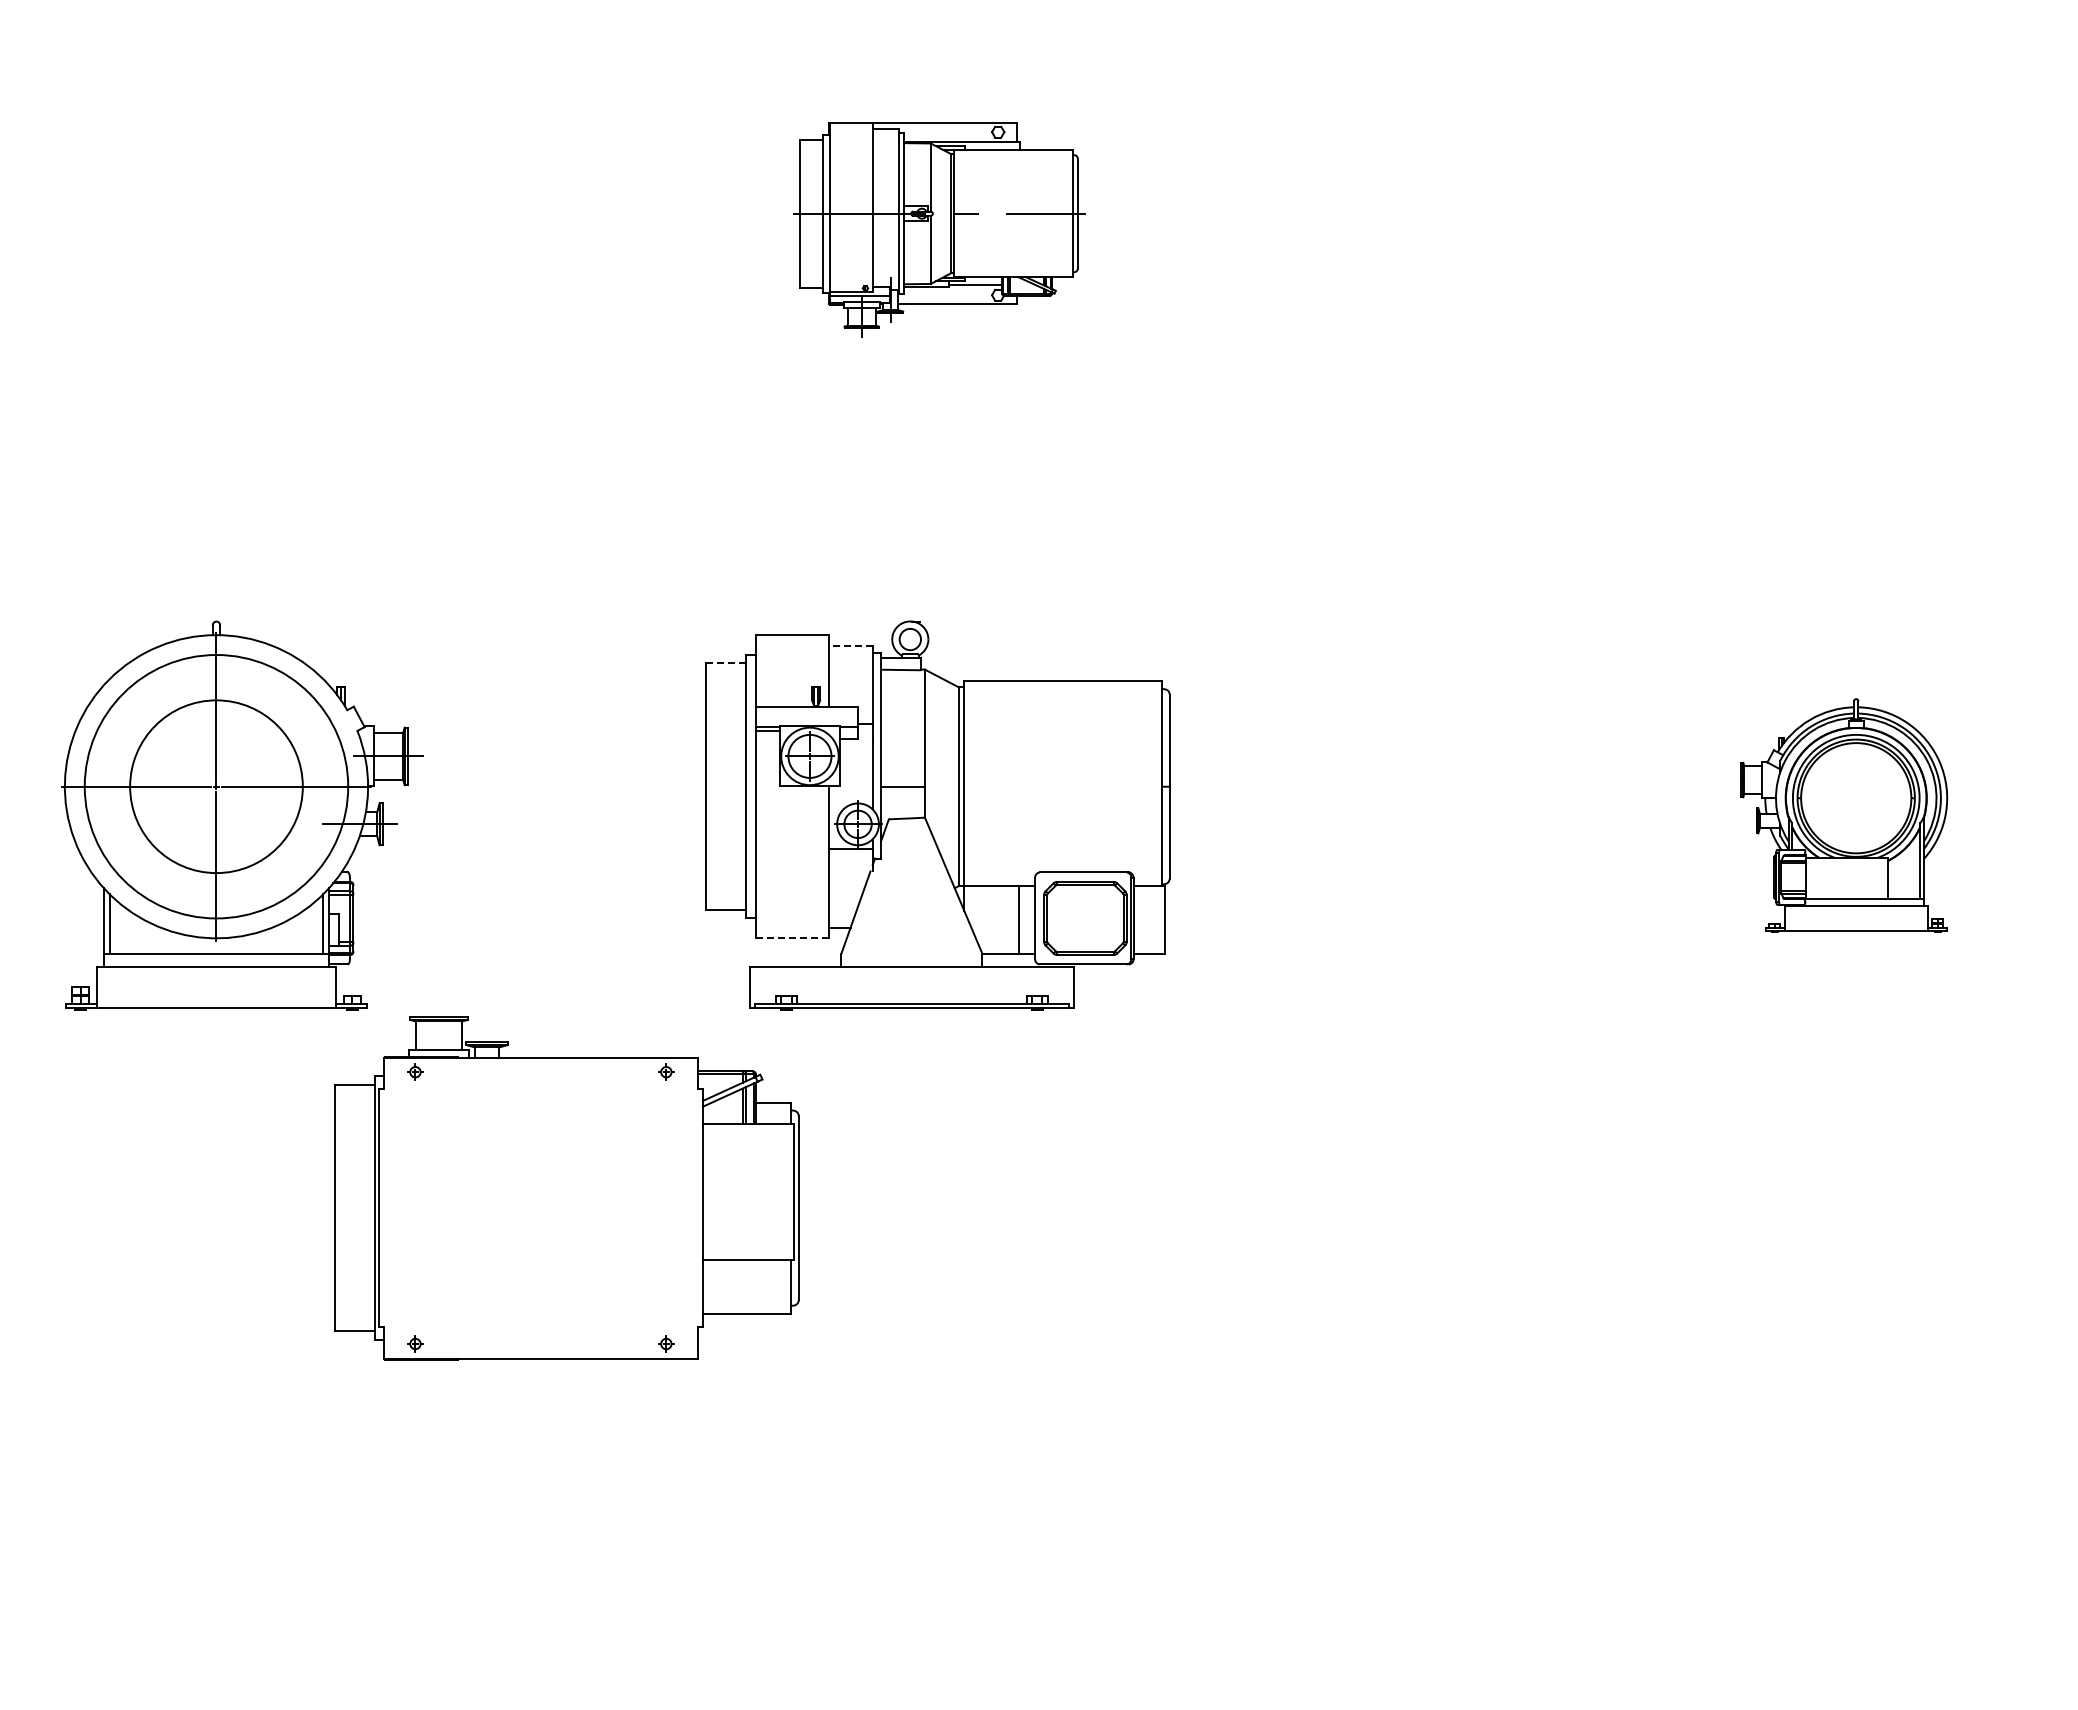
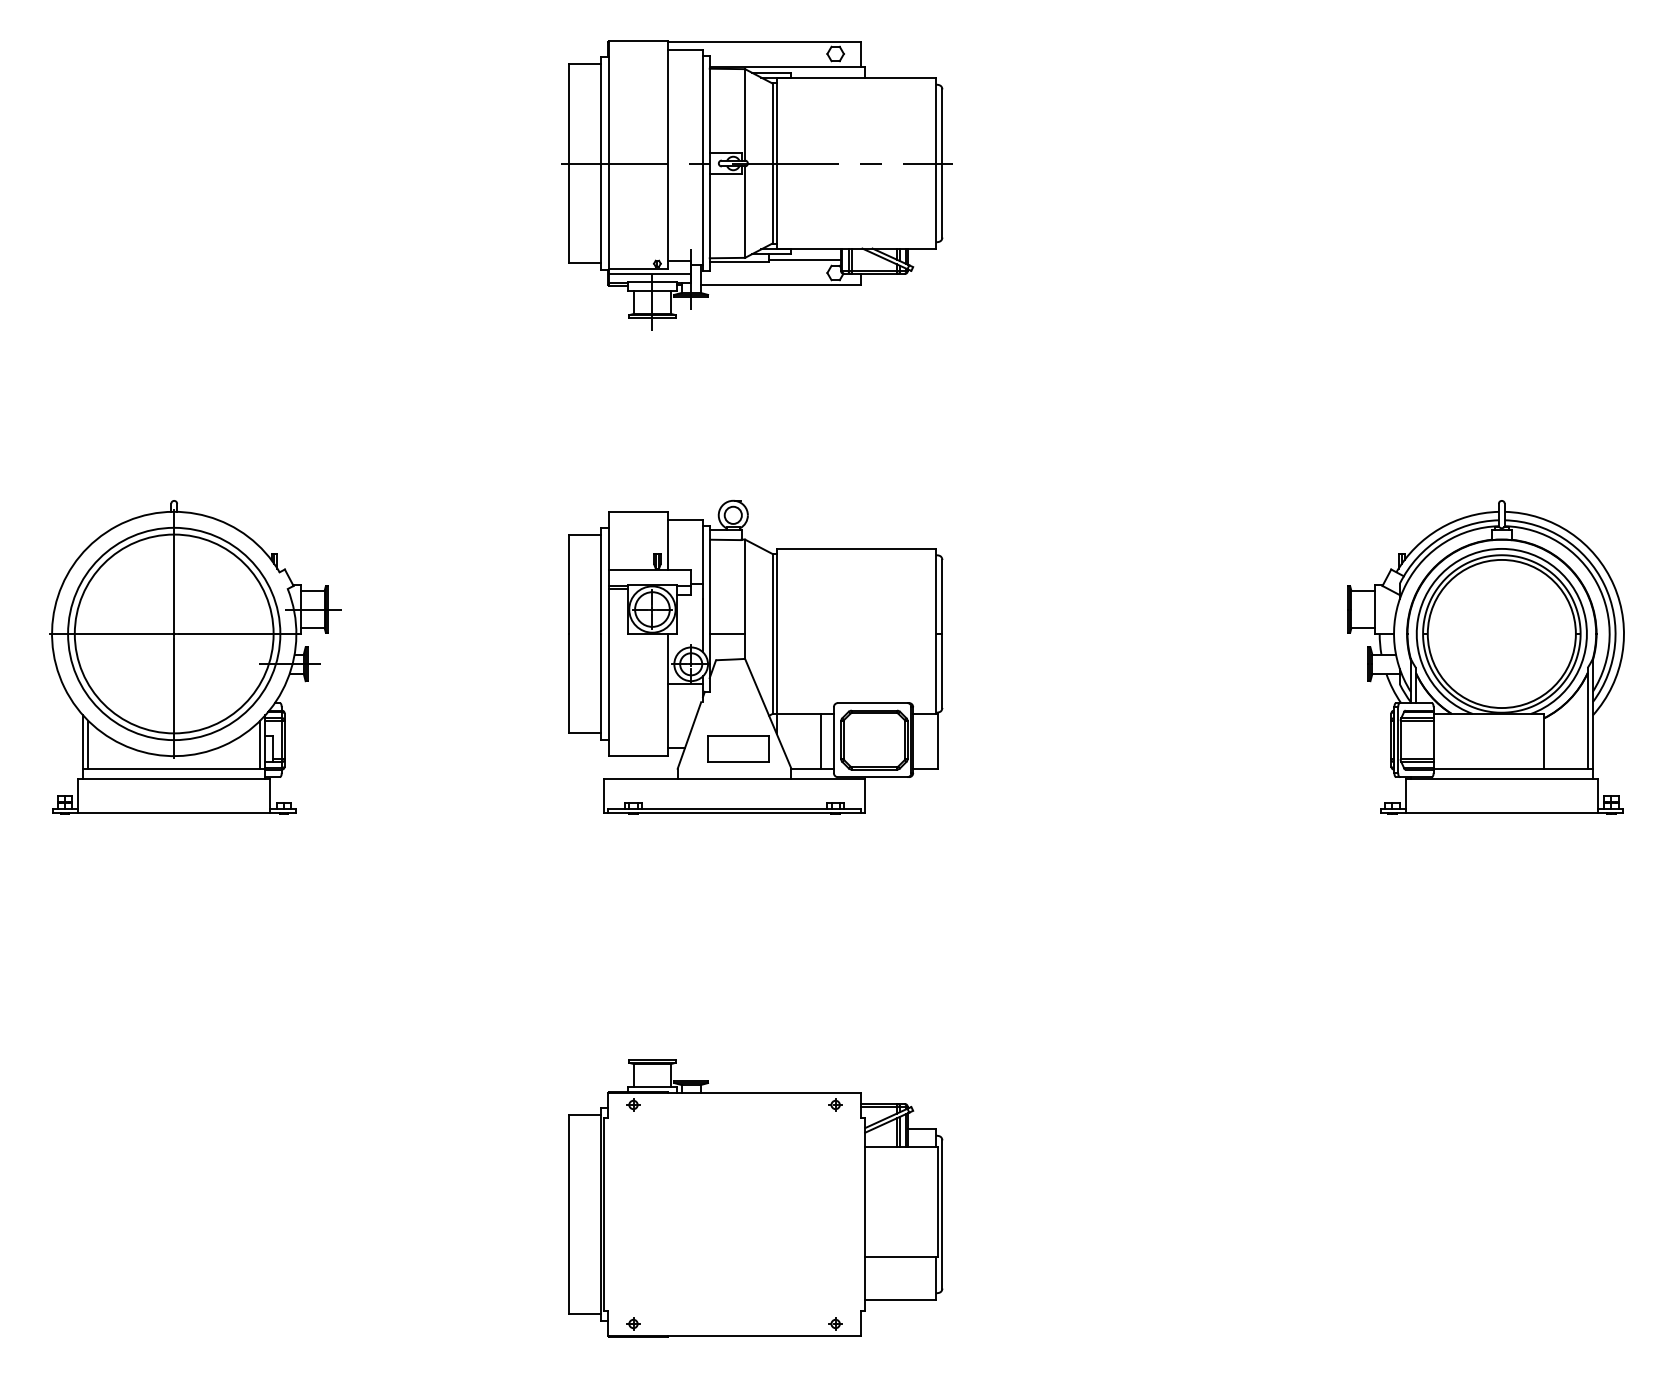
part: (939, 229) -> (756, 184), size x1.67
line: (850, 645) -> (685, 520), dashed -> solid
line: (726, 663) -> (585, 534), dashed -> solid
circle: (216, 786) -> (174, 633), size x1.43
part: (1844, 815) -> (1486, 657), size x1.67
part: (917, 929) -> (739, 749), added
line: (793, 938) -> (639, 756), dashed -> solid
part: (566, 1188) -> (755, 1198), moved

